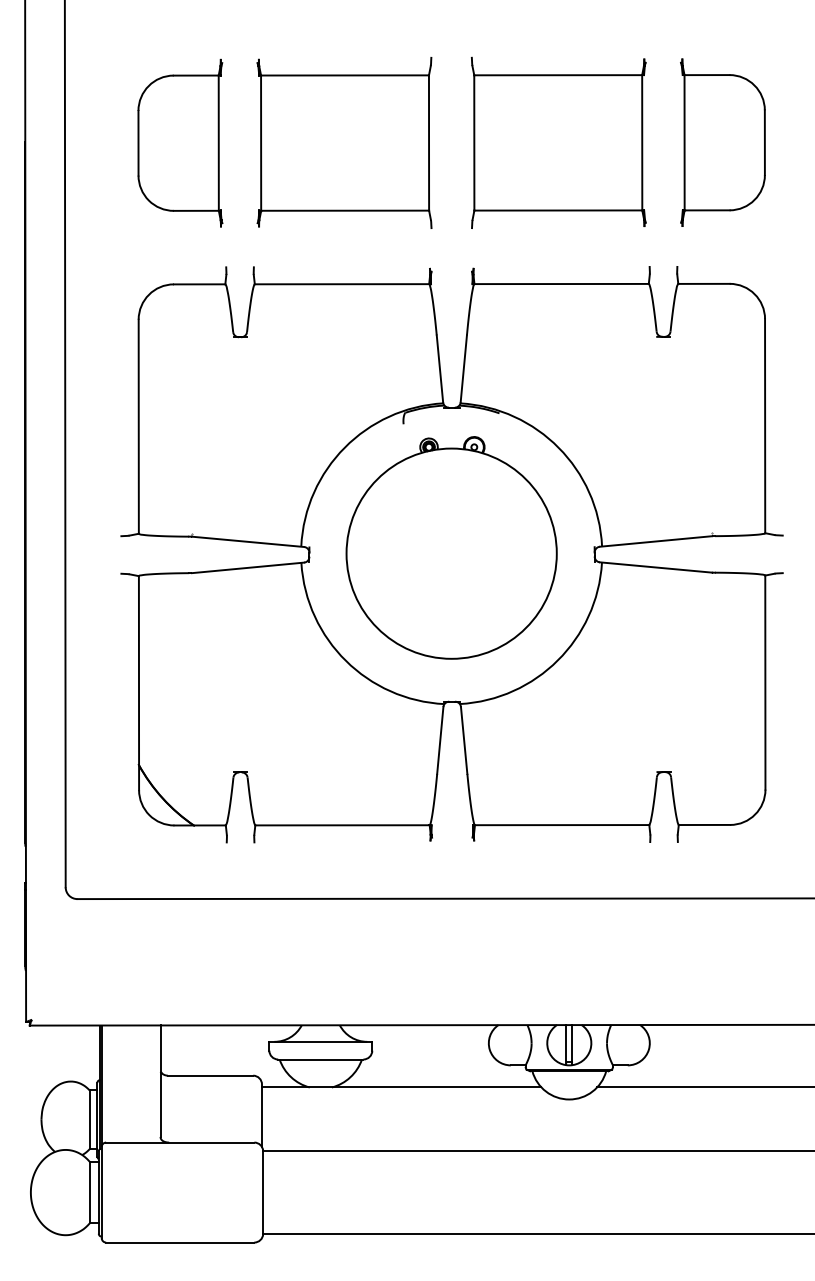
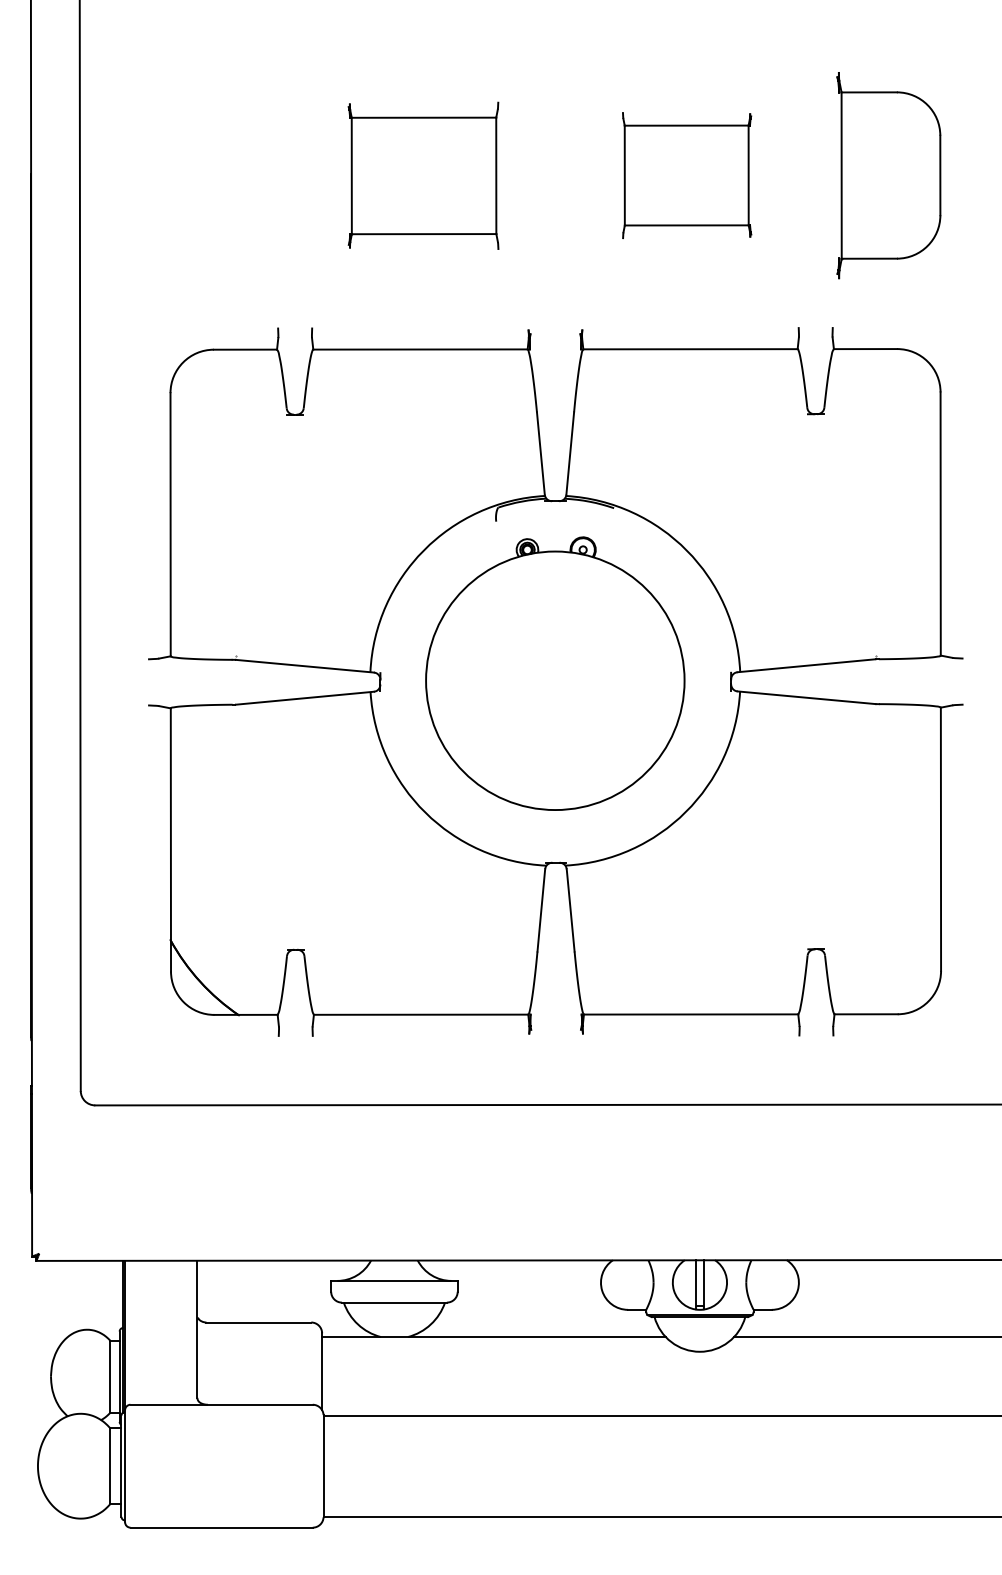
part: (180, 142) -> (221, 175), removed
part: (344, 142) -> (423, 175), size x0.7
part: (558, 142) -> (686, 175), size x0.6

